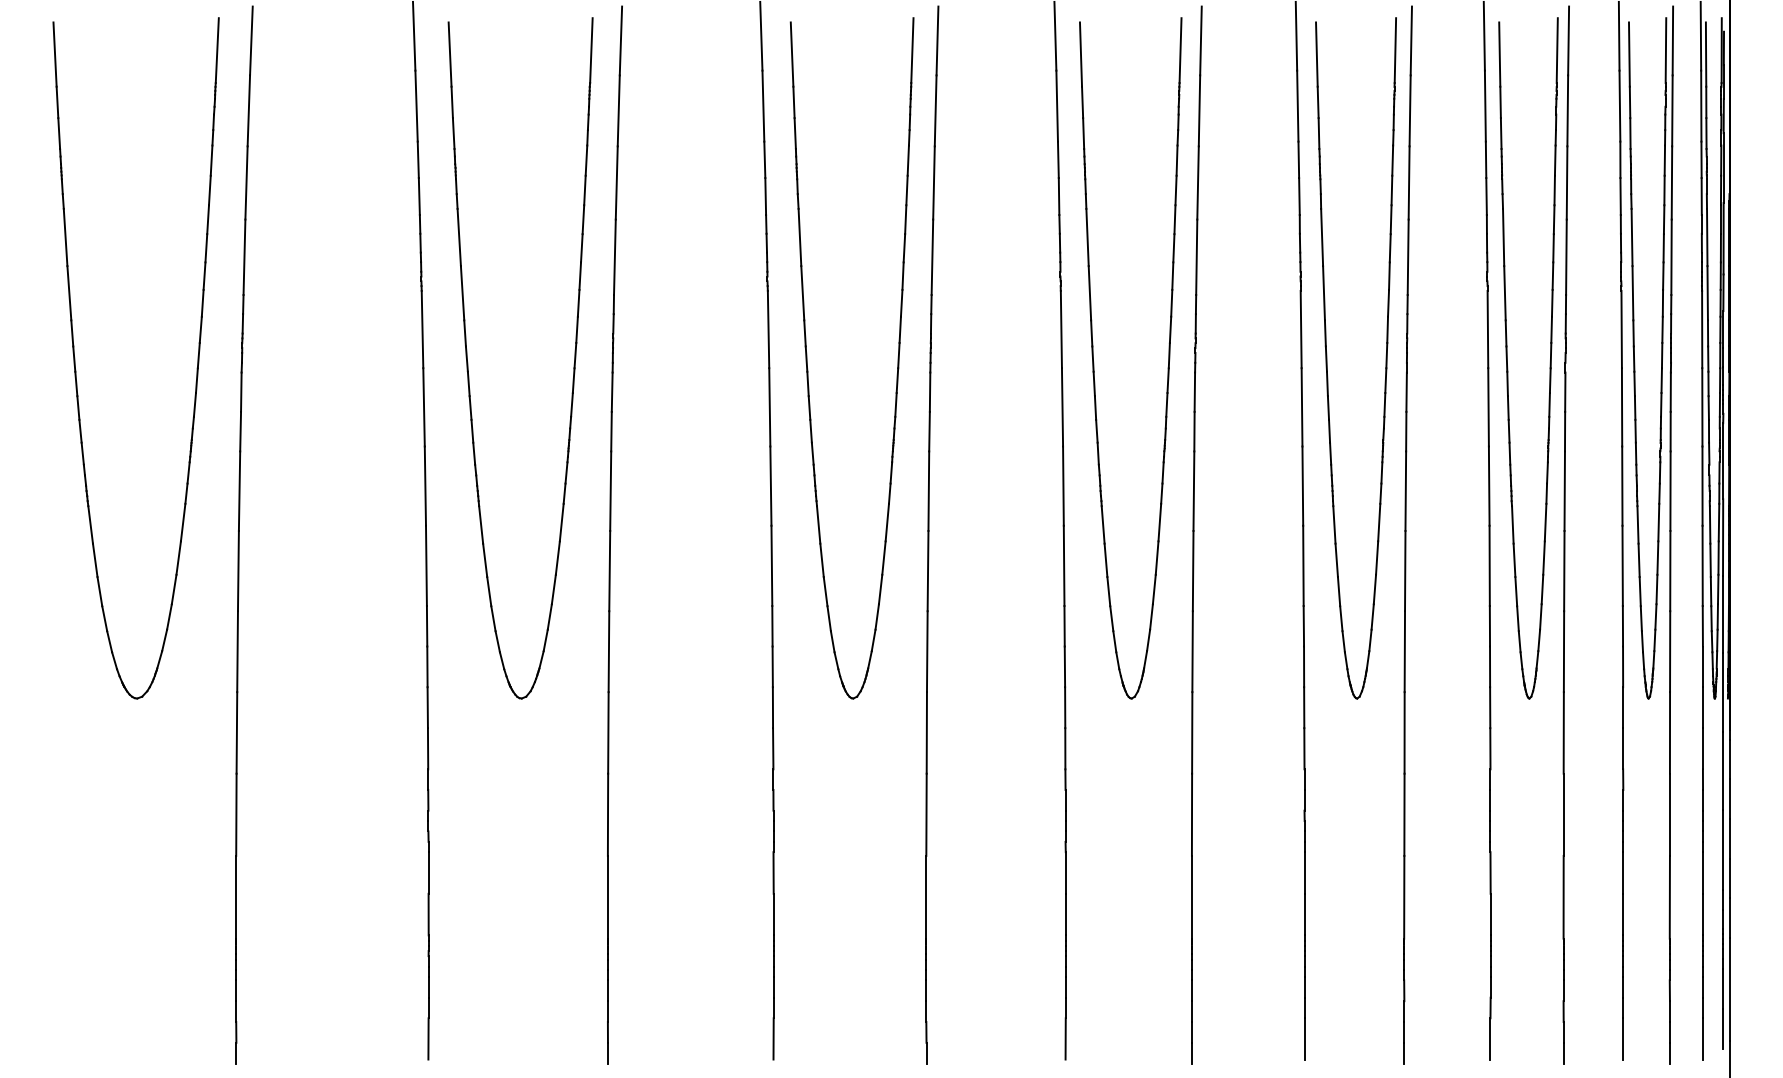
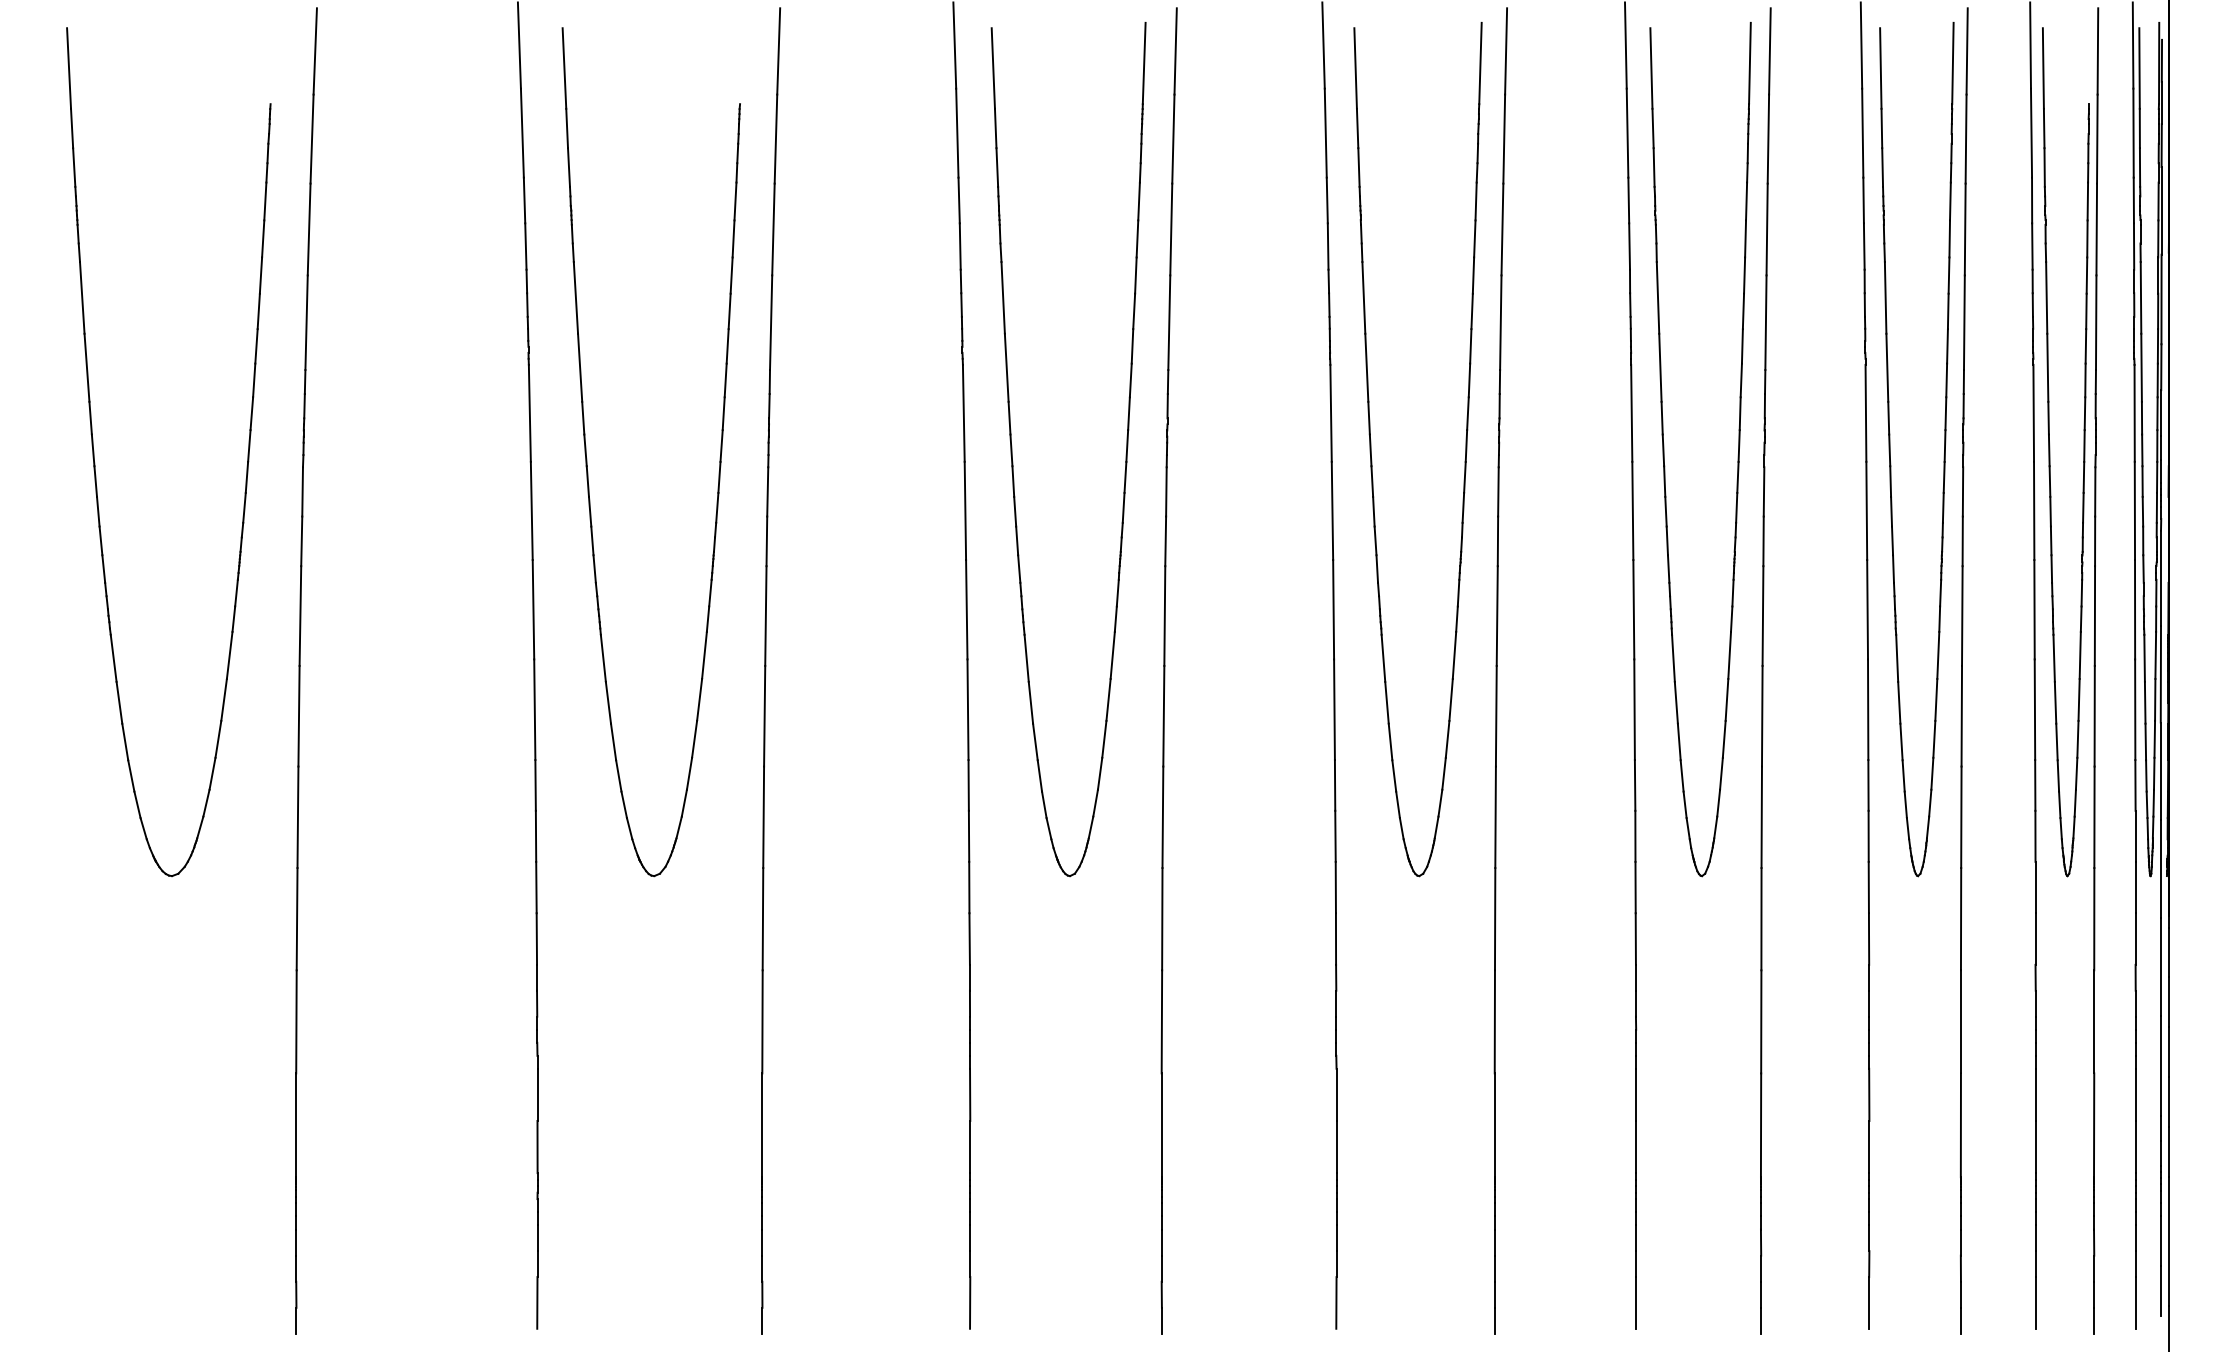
line: (217, 50) -> (272, 63), removed
line: (591, 50) -> (741, 63), removed
line: (1665, 50) -> (2088, 63), removed

